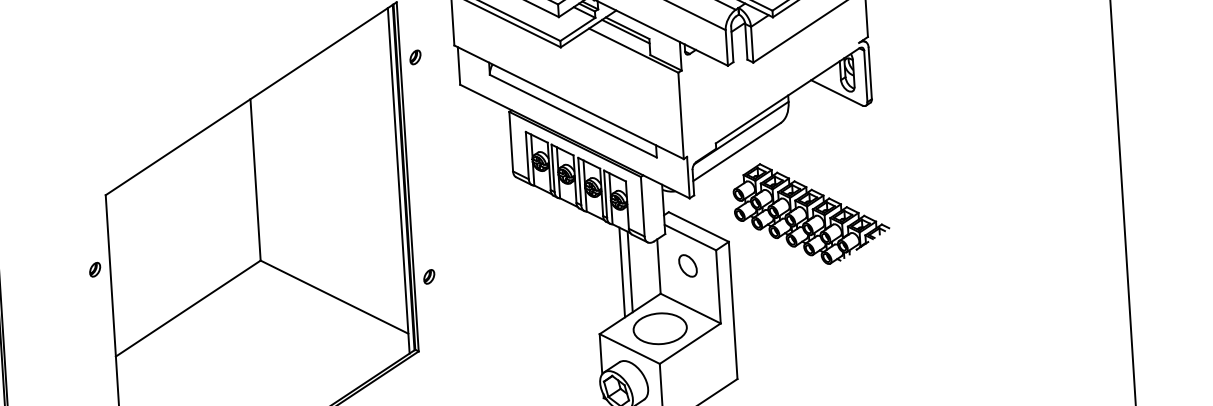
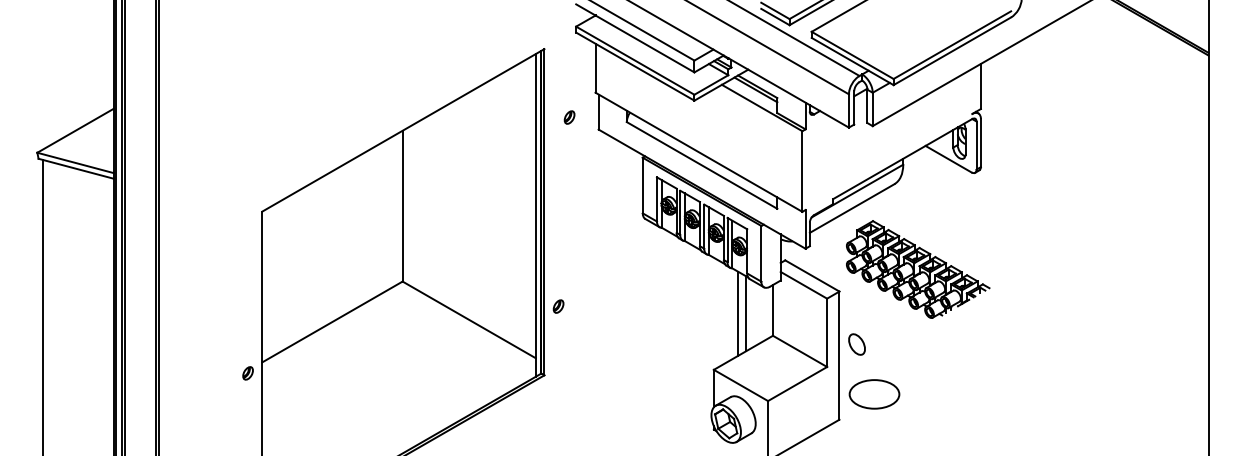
part: (415, 57) -> (569, 117), moved
part: (687, 265) -> (856, 344), moved
part: (94, 269) -> (247, 373), moved
part: (660, 328) -> (874, 394), moved

